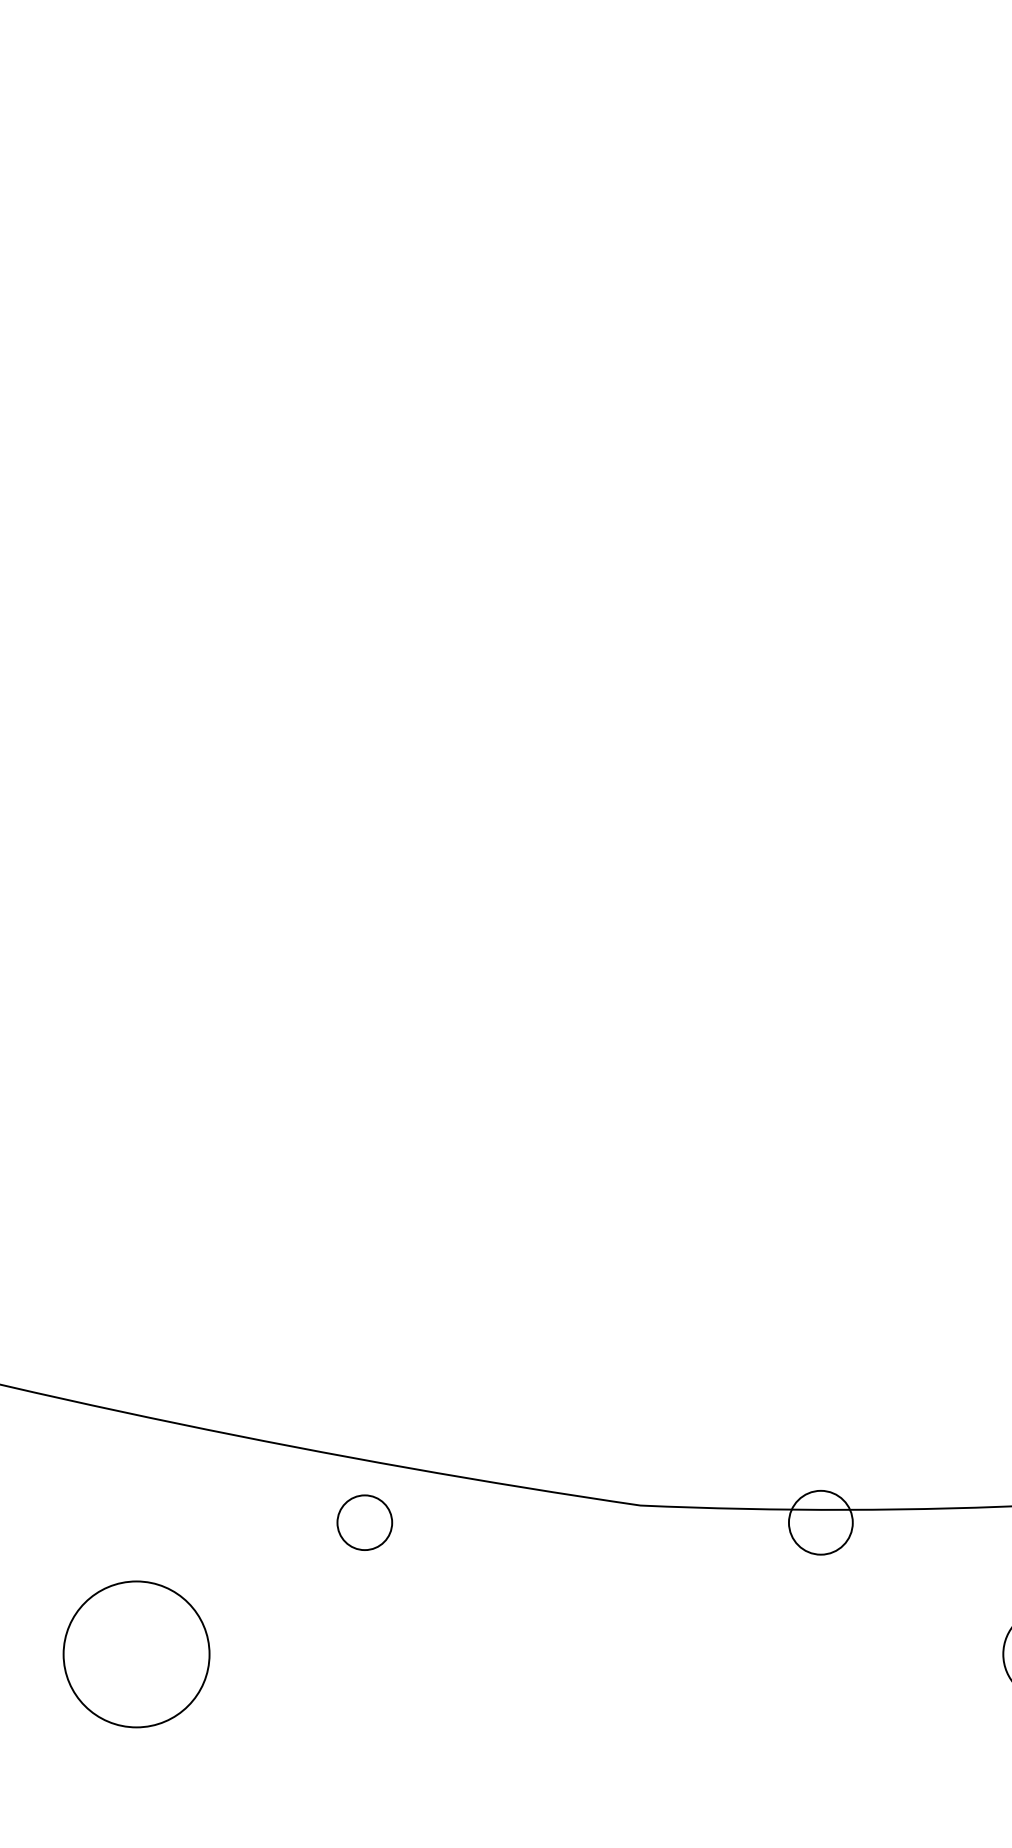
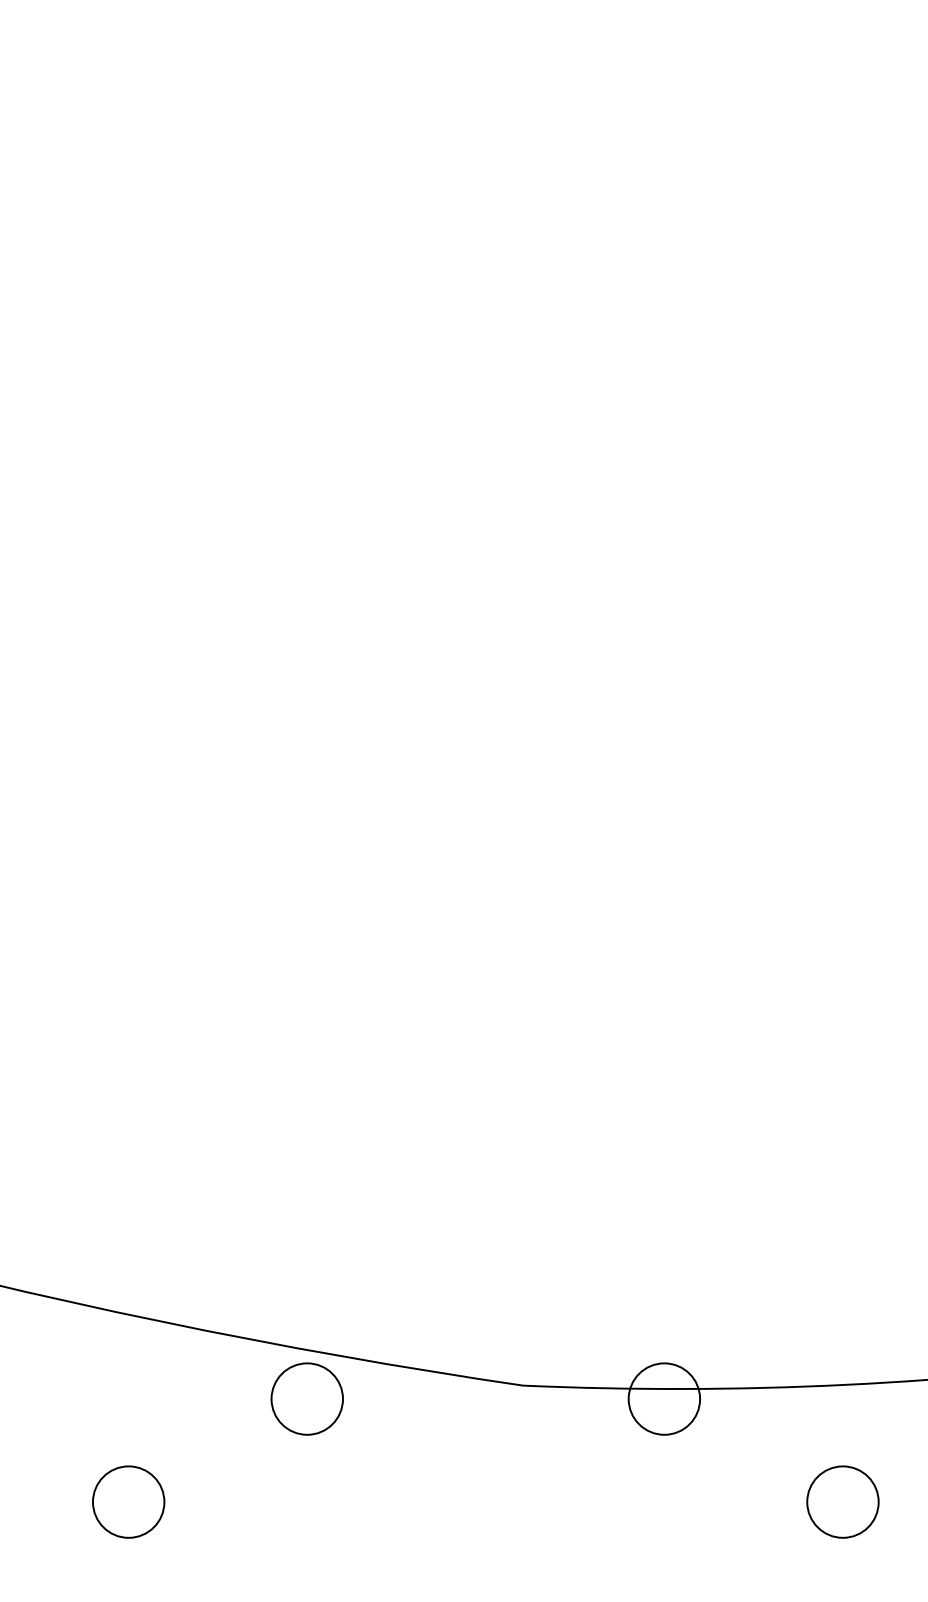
circle: (363, 1522) -> (306, 1398), size x1.67
circle: (821, 1522) -> (664, 1398), size x1.43
circle: (136, 1653) -> (128, 1501), size x0.62

